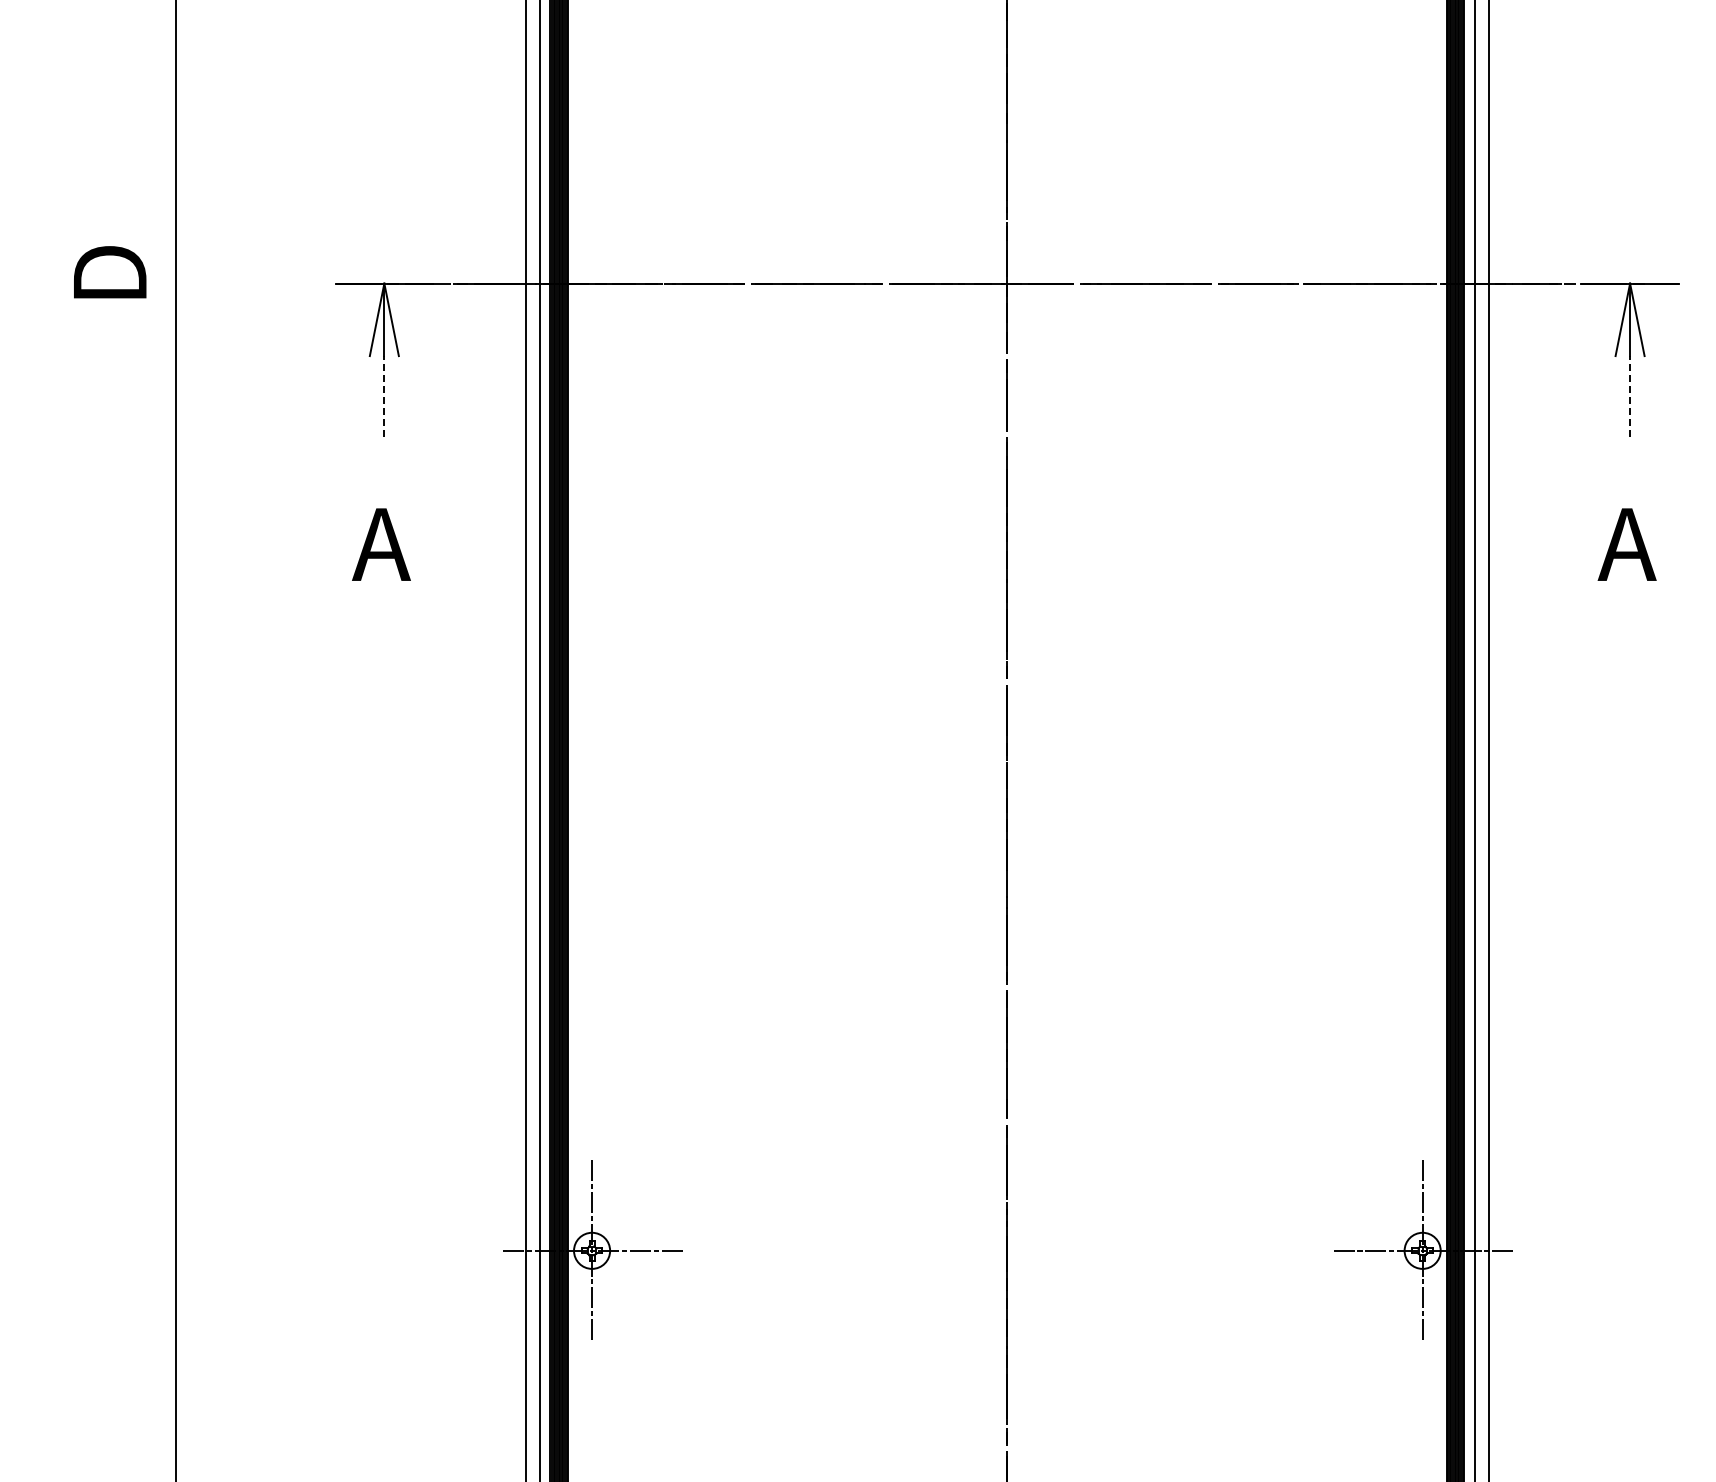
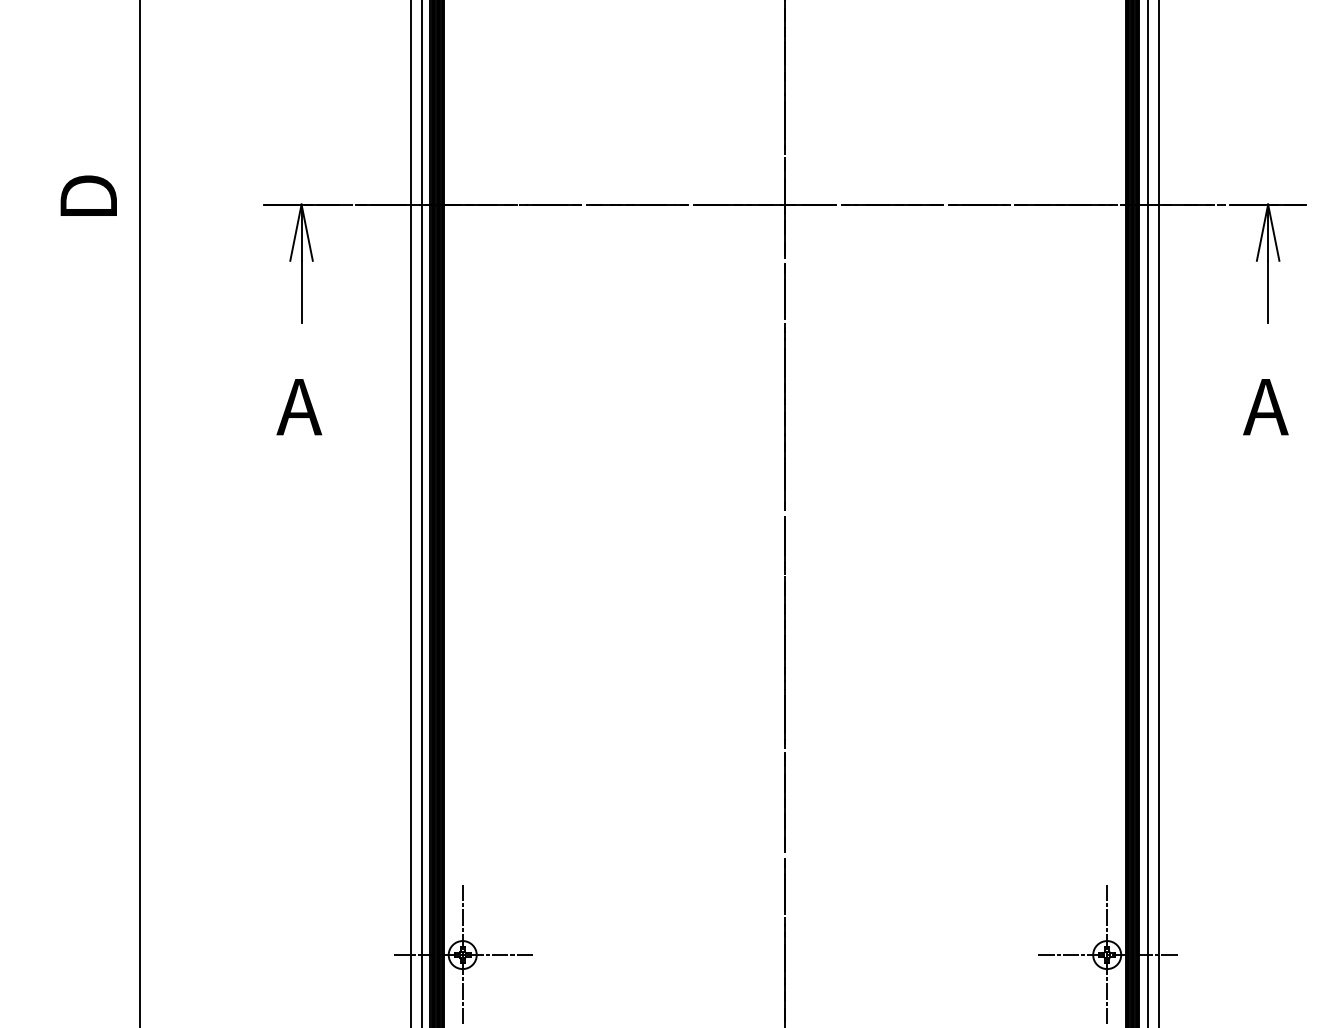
line: (384, 395) -> (301, 291), dashed -> solid
line: (1630, 395) -> (1268, 291), dashed -> solid

